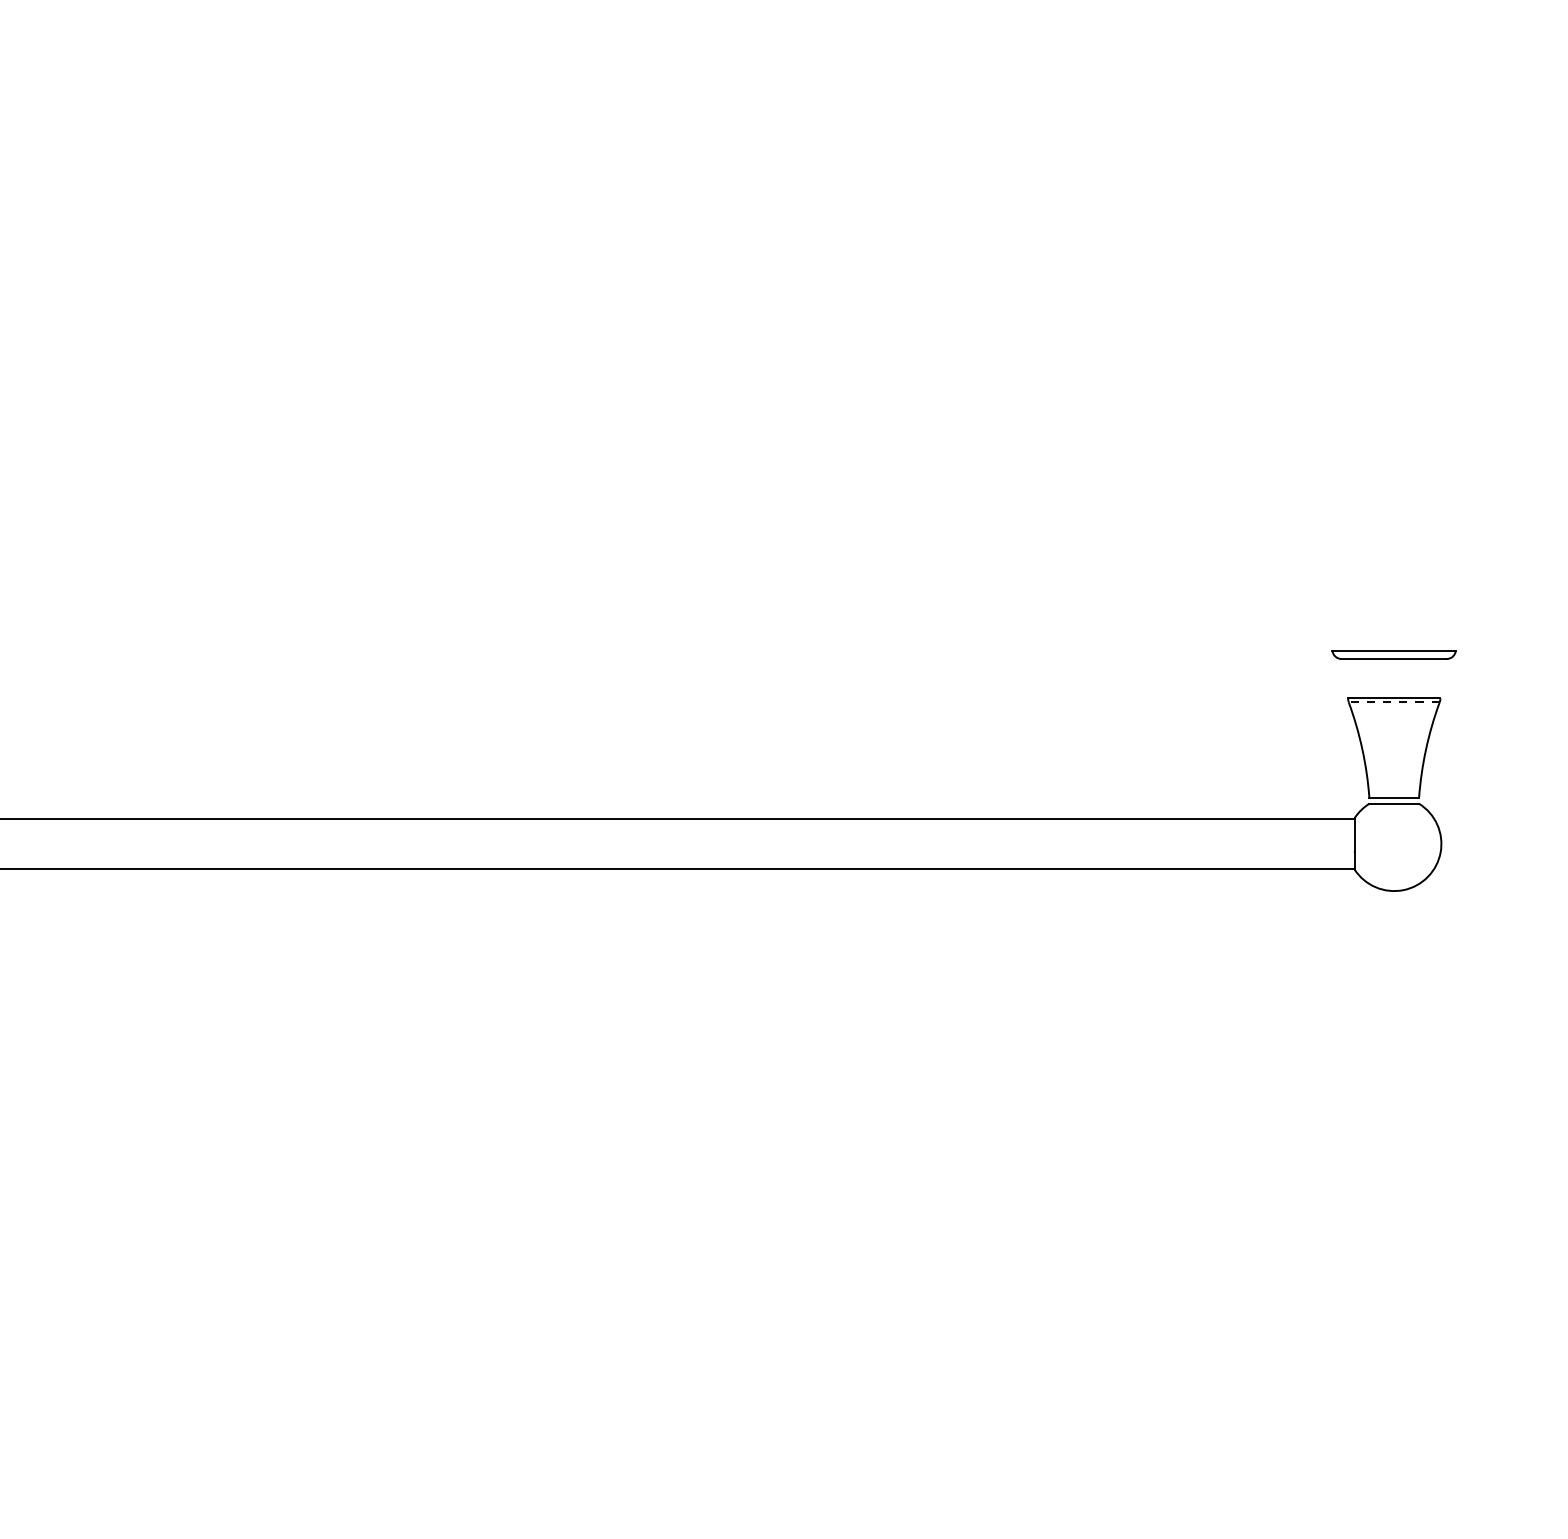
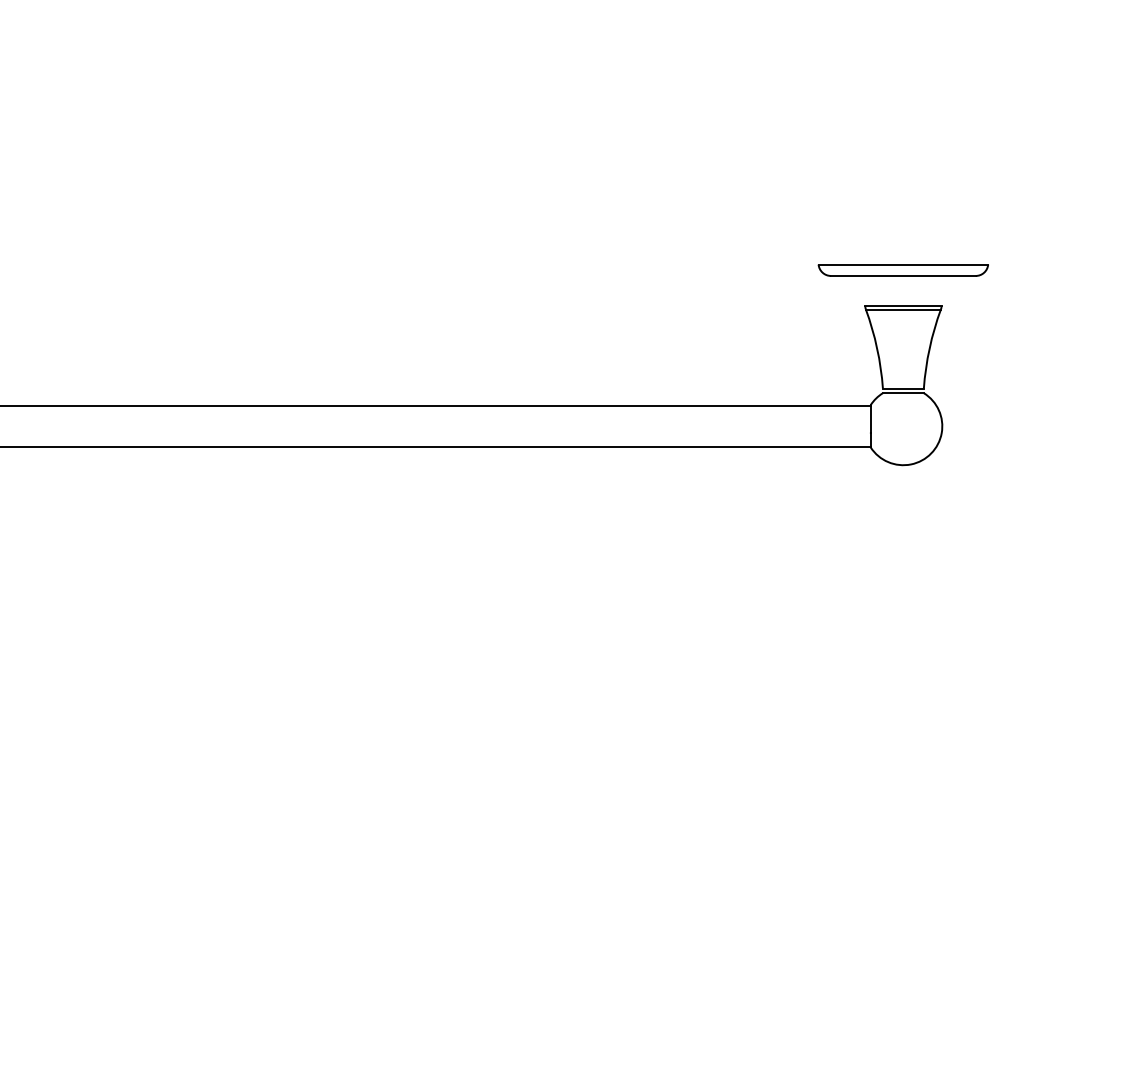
part: (1393, 654) -> (902, 270), size x1.67
line: (1393, 702) -> (902, 309), dashed -> solid

